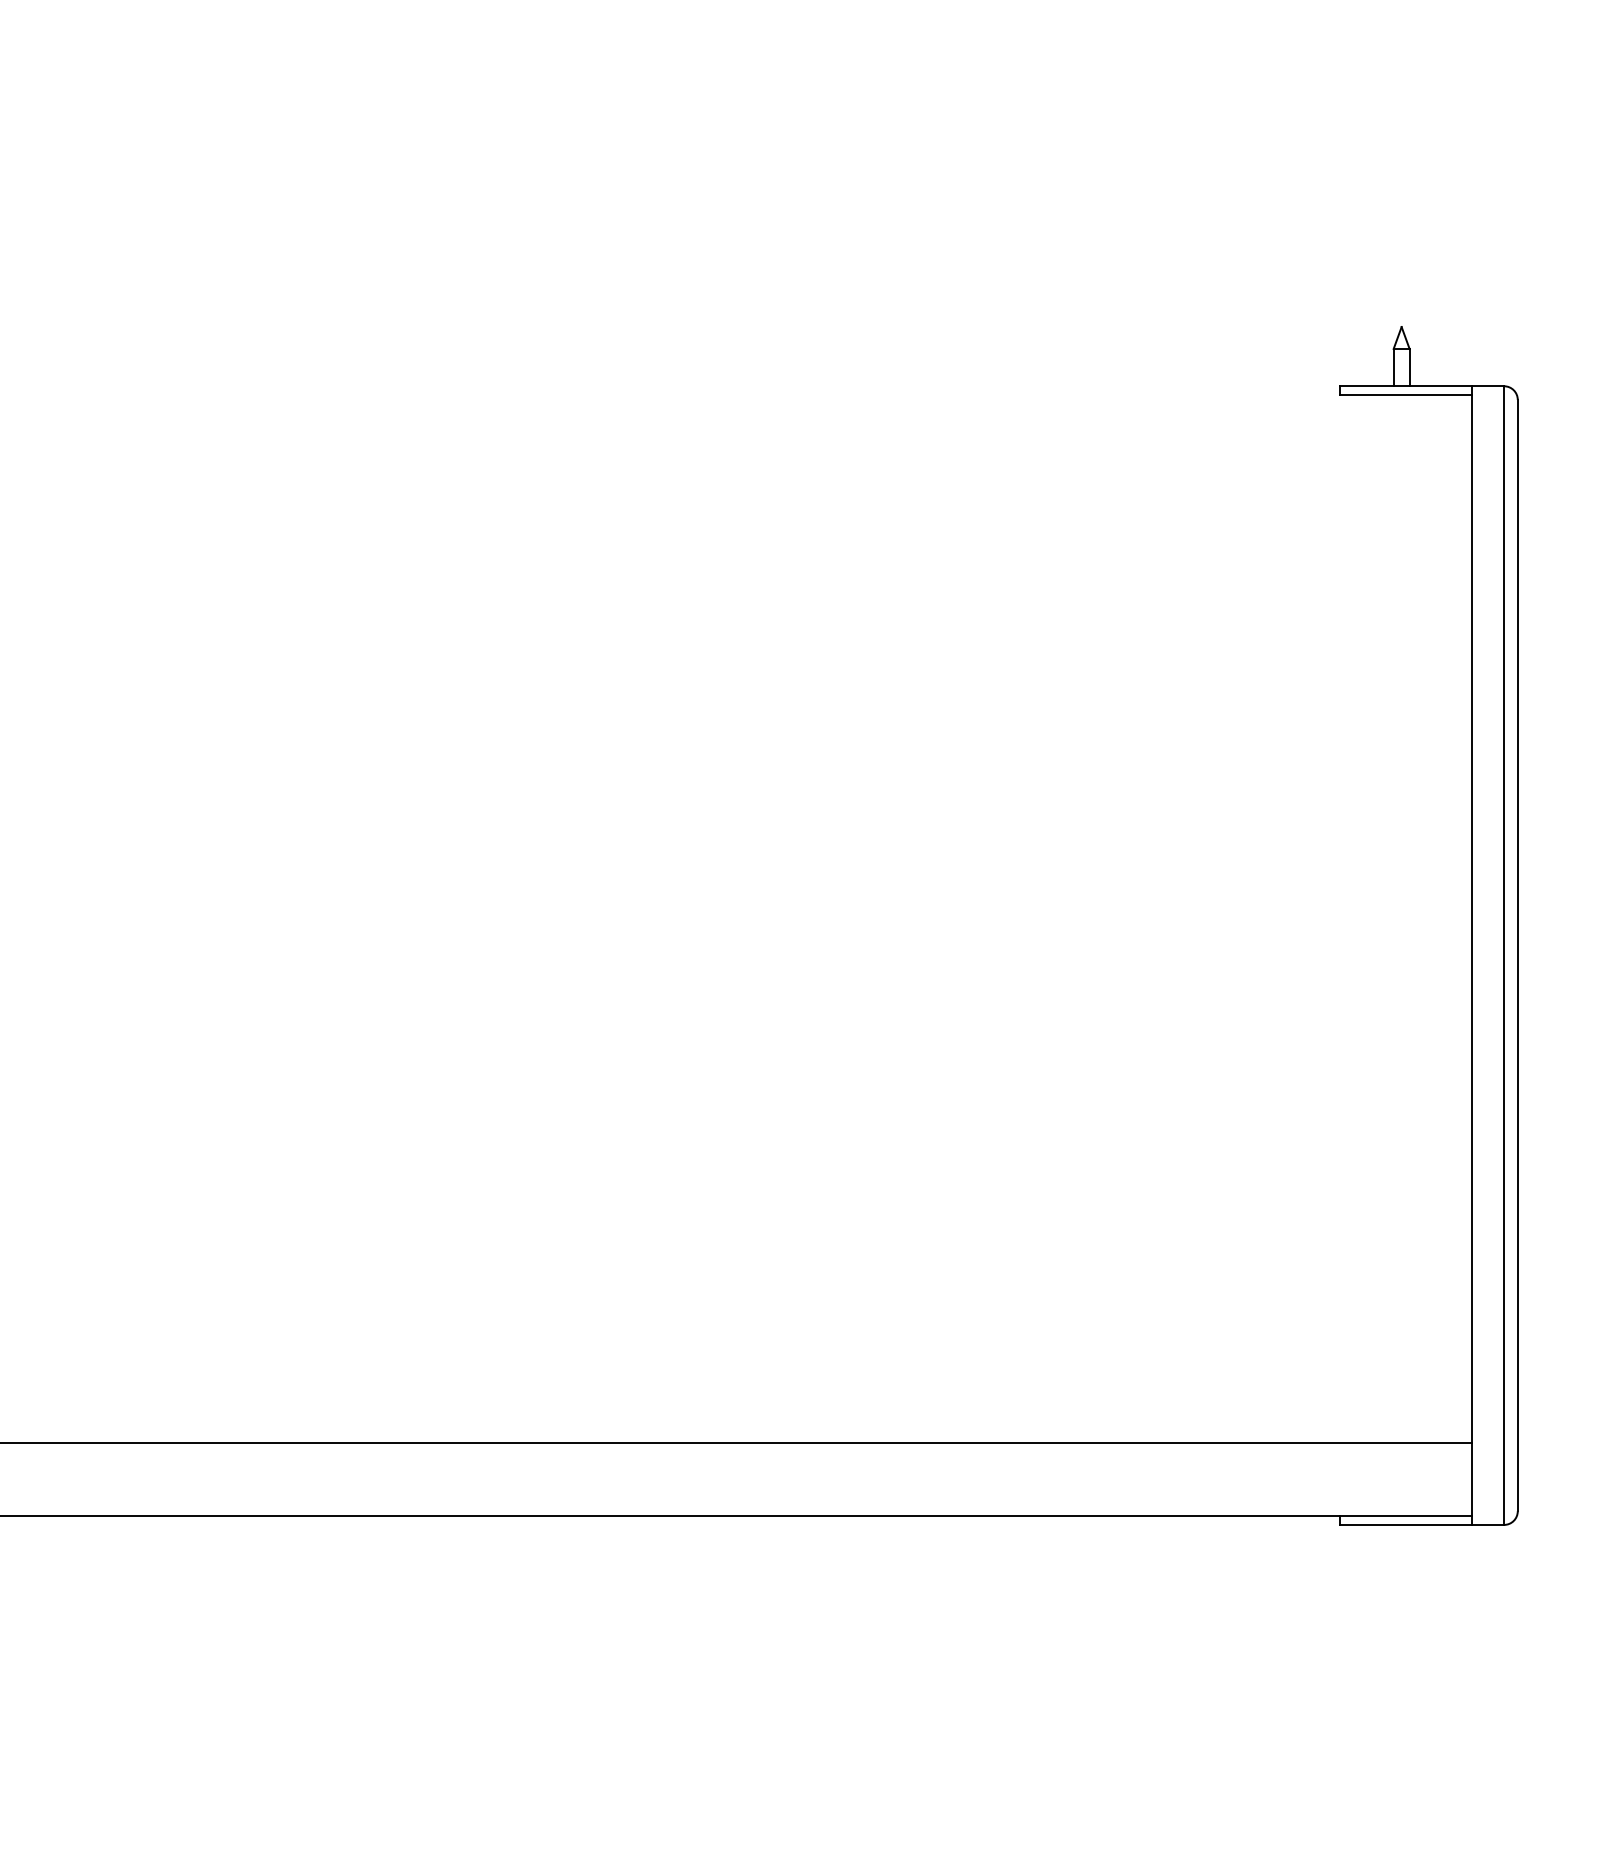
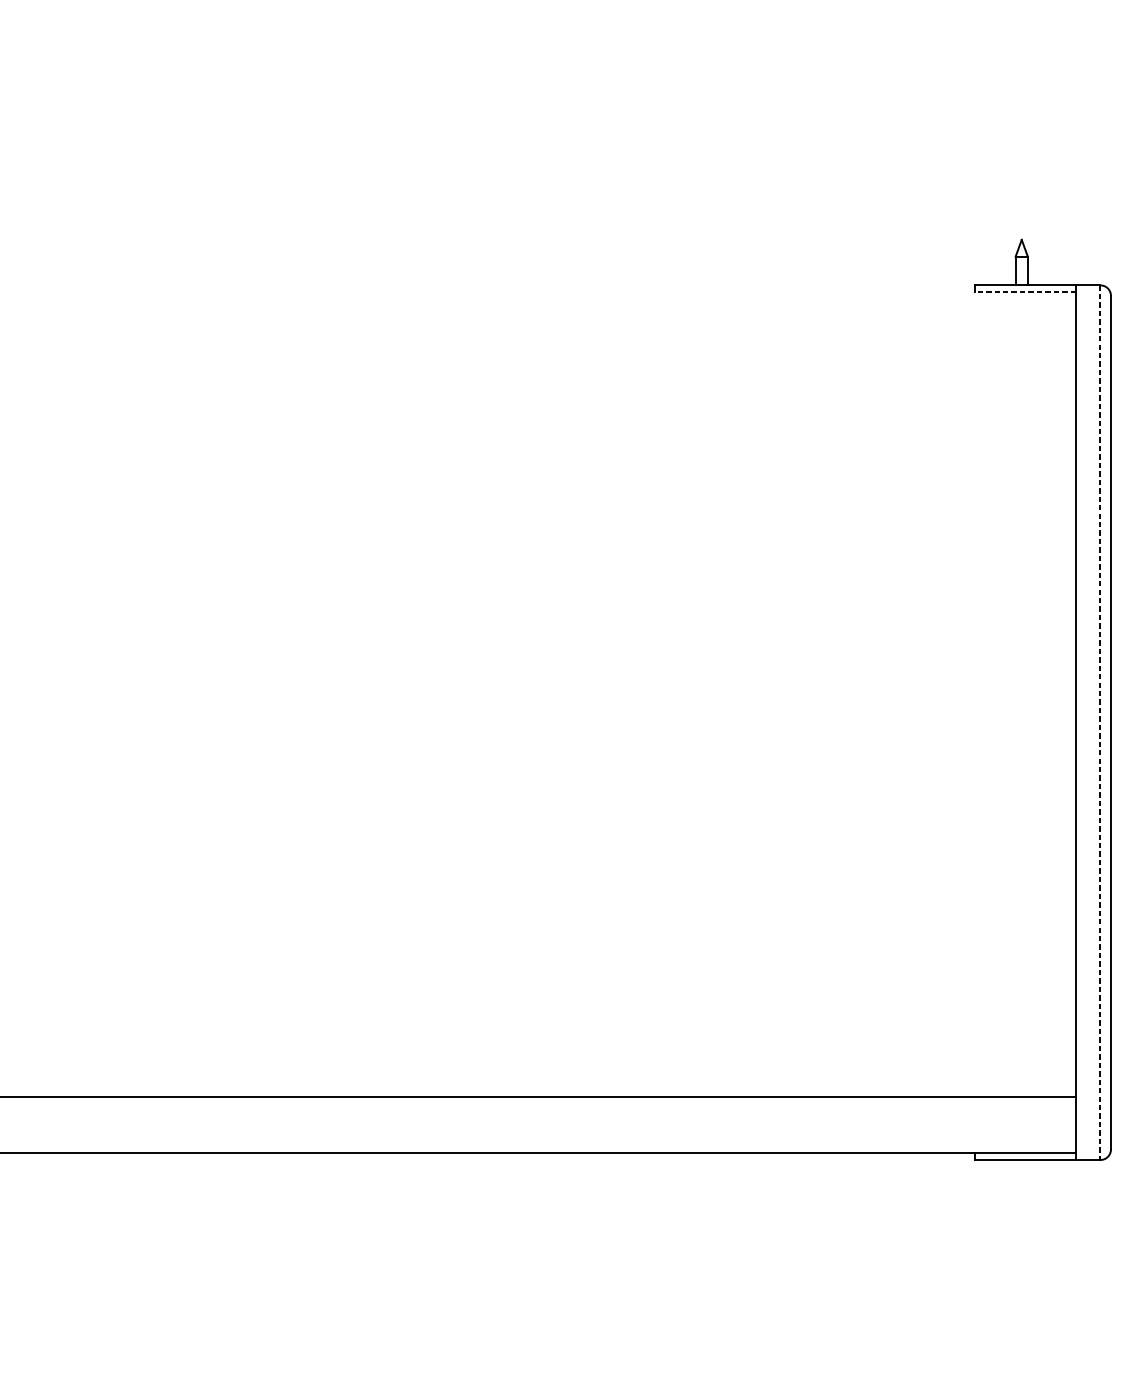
line: (1405, 395) -> (1024, 292), solid -> dashed
line: (1504, 956) -> (1100, 723), solid -> dashed

